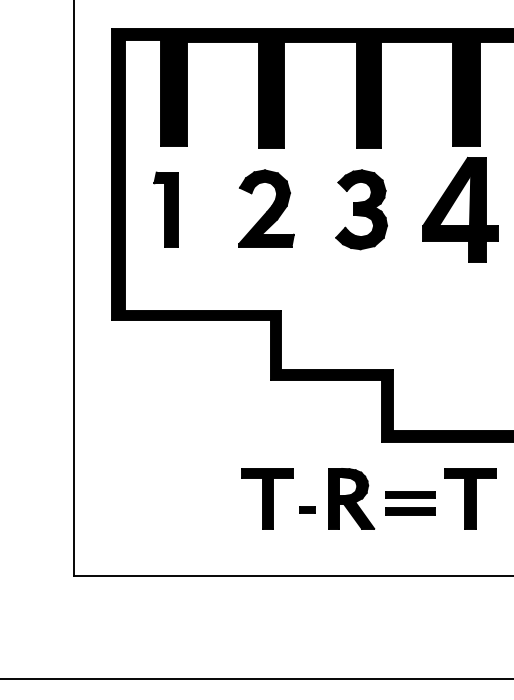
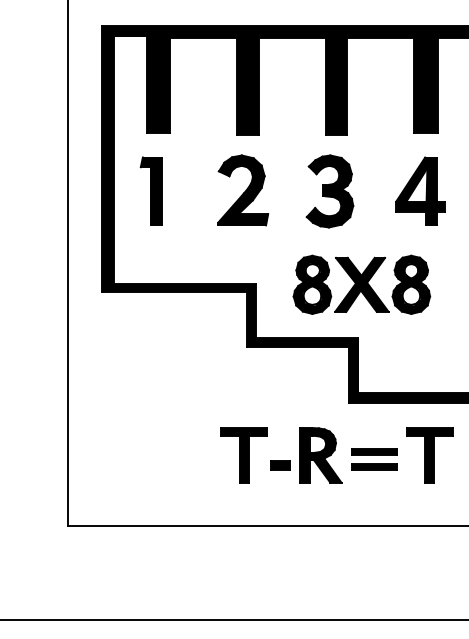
part: (460, 208) -> (420, 190), size x0.71
part: (396, 311) -> (361, 284), added
part: (307, 509) -> (280, 465), size x1.43

